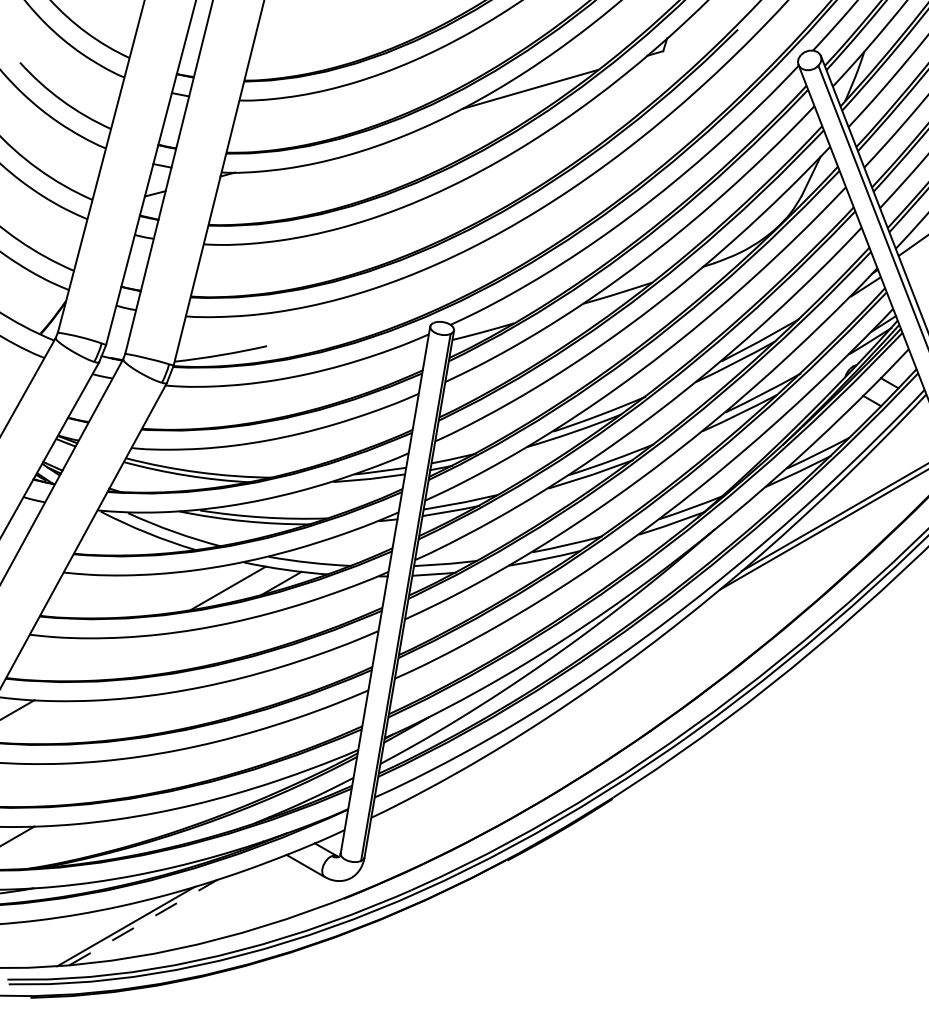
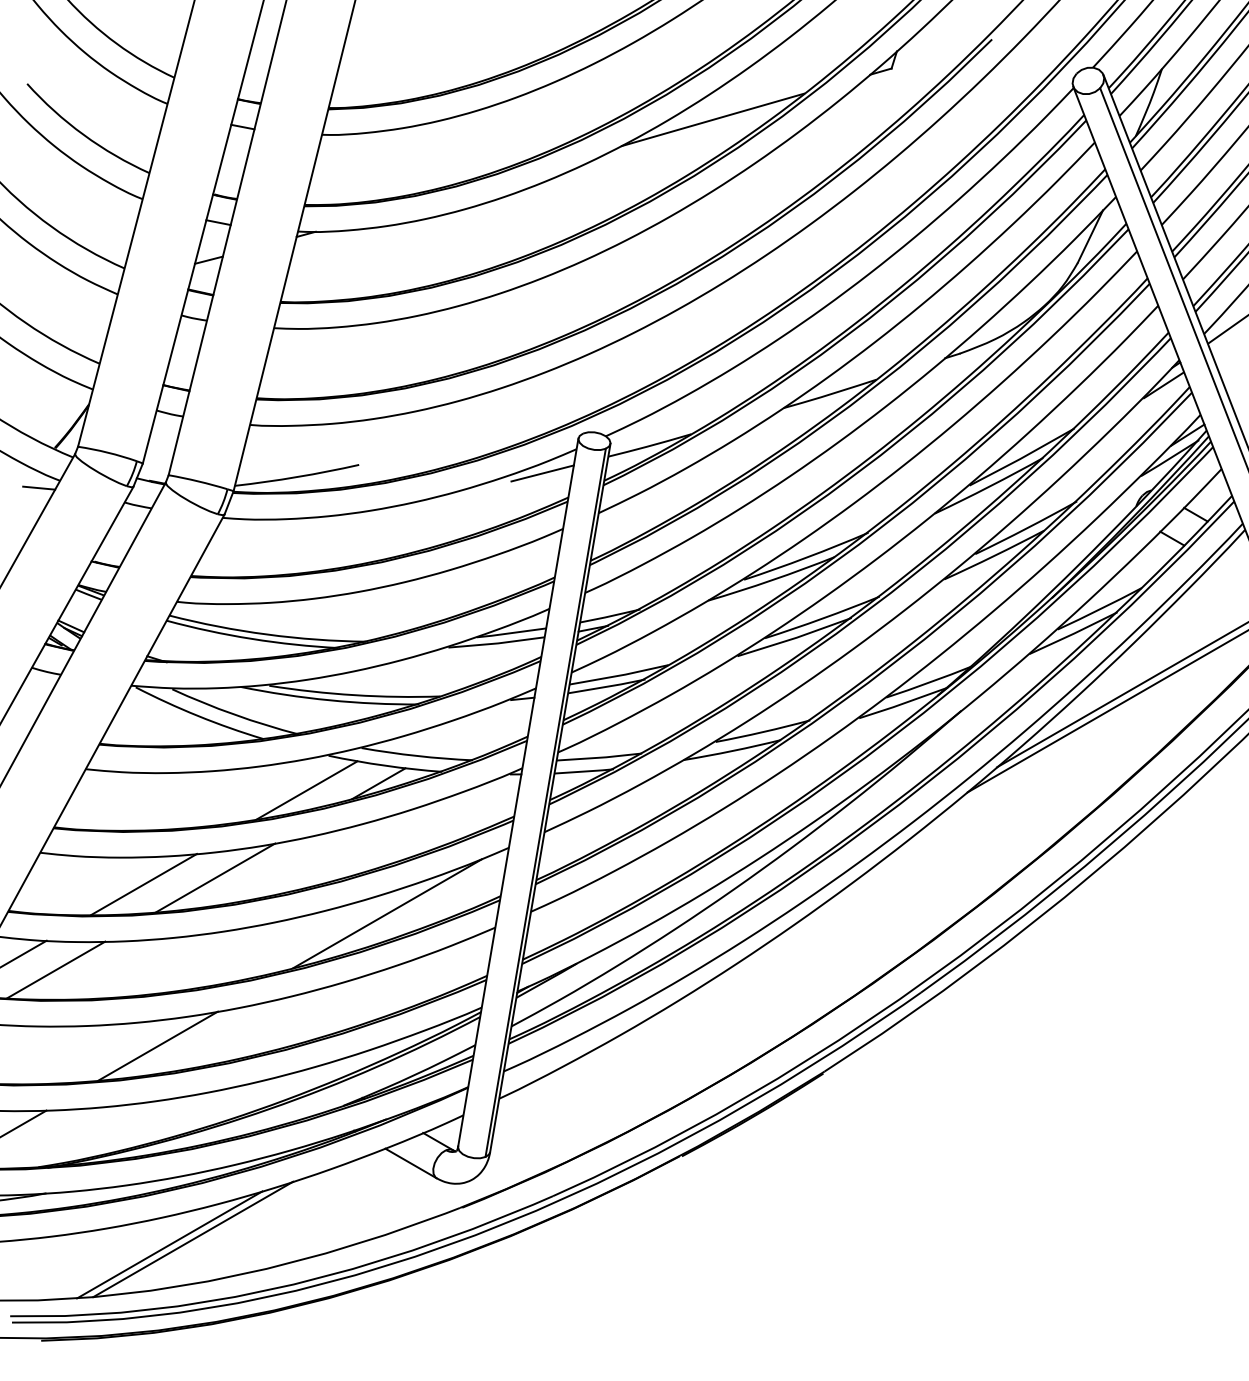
line: (403, 352) -> (542, 473), added
line: (29, 362) -> (39, 487), added
line: (160, 653) -> (215, 877), added
line: (106, 658) -> (143, 884), added
line: (288, 679) -> (387, 913), added
line: (41, 721) -> (56, 969), added
line: (117, 778) -> (157, 1045), added
line: (143, 922) -> (193, 1239), dashed -> solid

